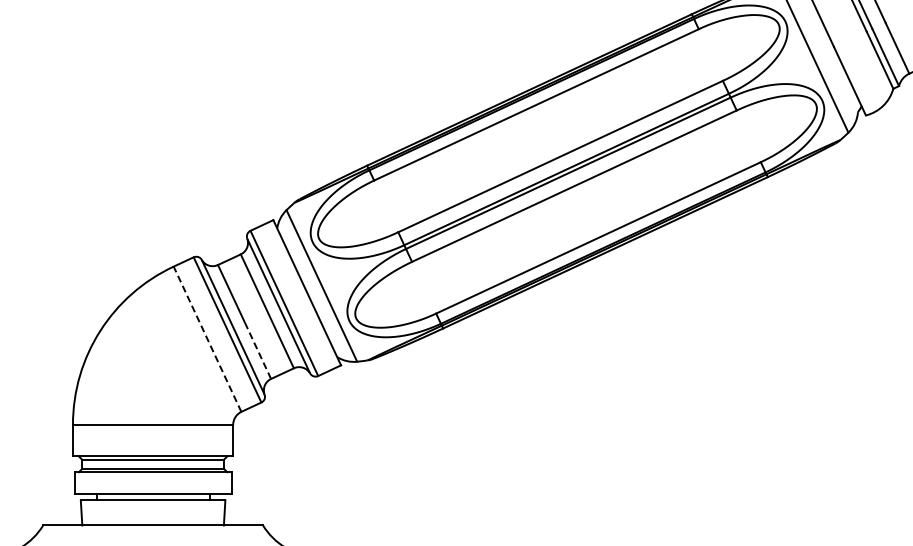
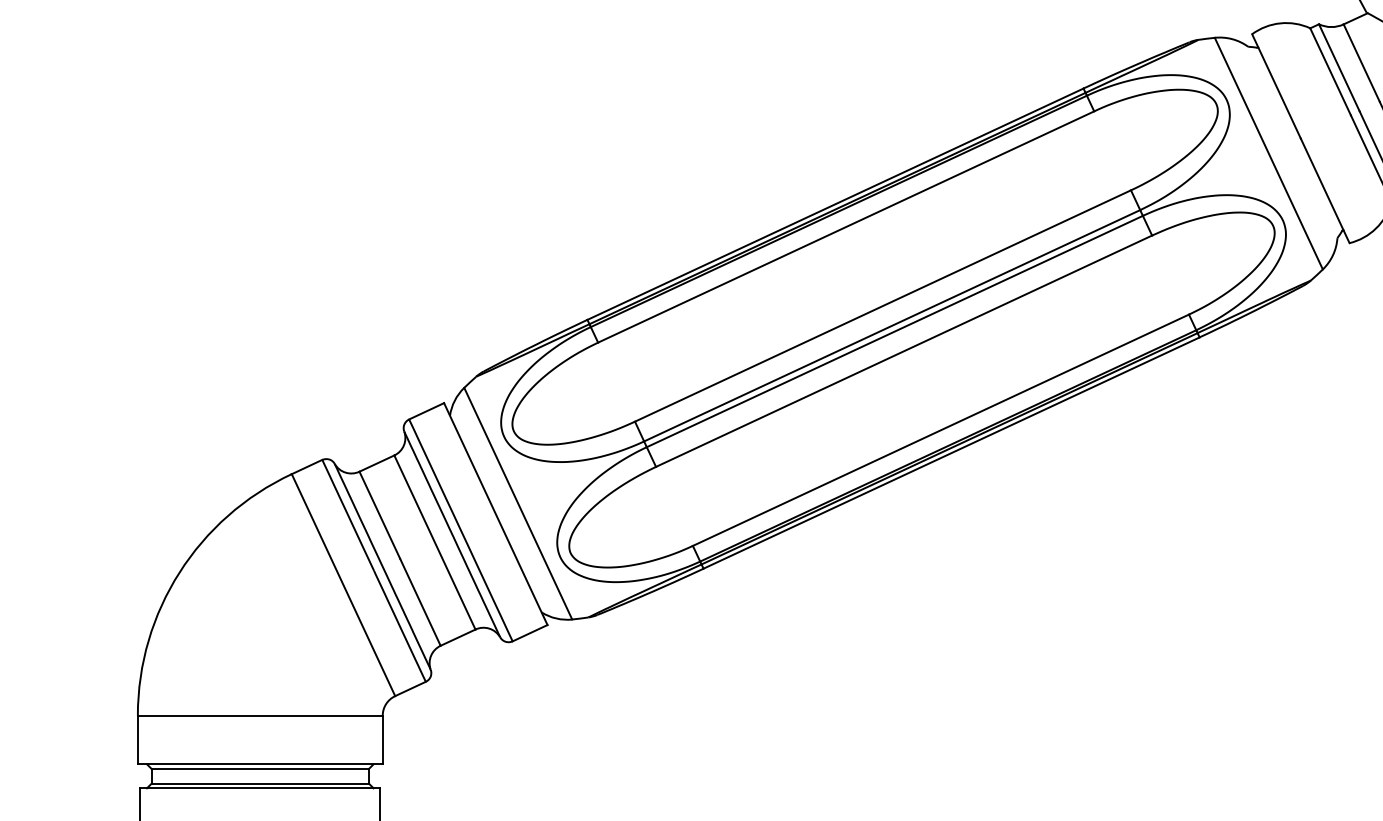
line: (207, 338) -> (343, 583), dashed -> solid
line: (257, 350) -> (419, 602), dashed -> solid

